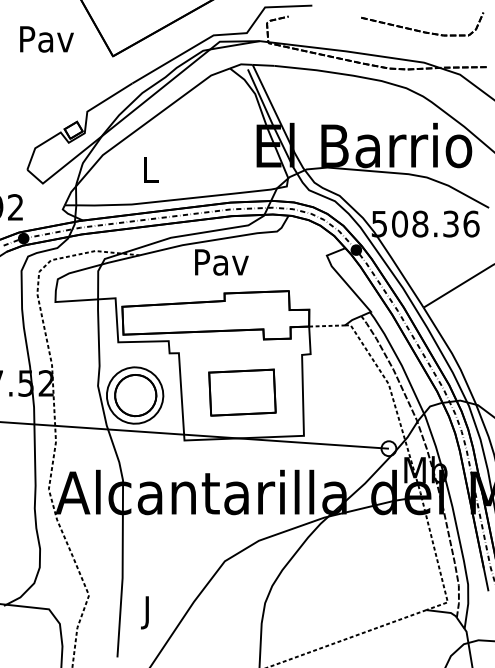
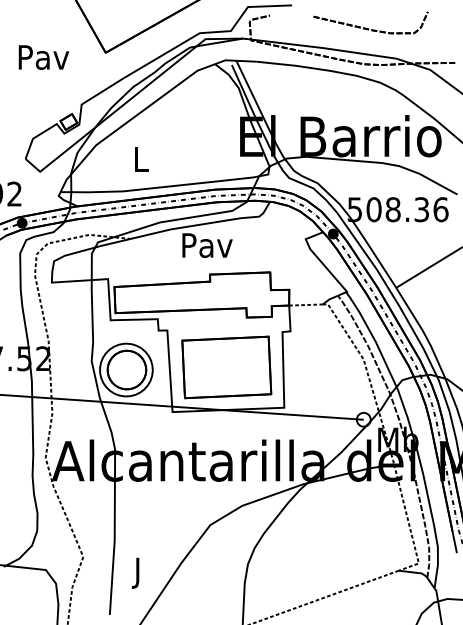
part: (420, 30) -> (368, 28), moved
text: (46, 39) -> (43, 57), moved
part: (242, 392) -> (226, 367), size x1.43

